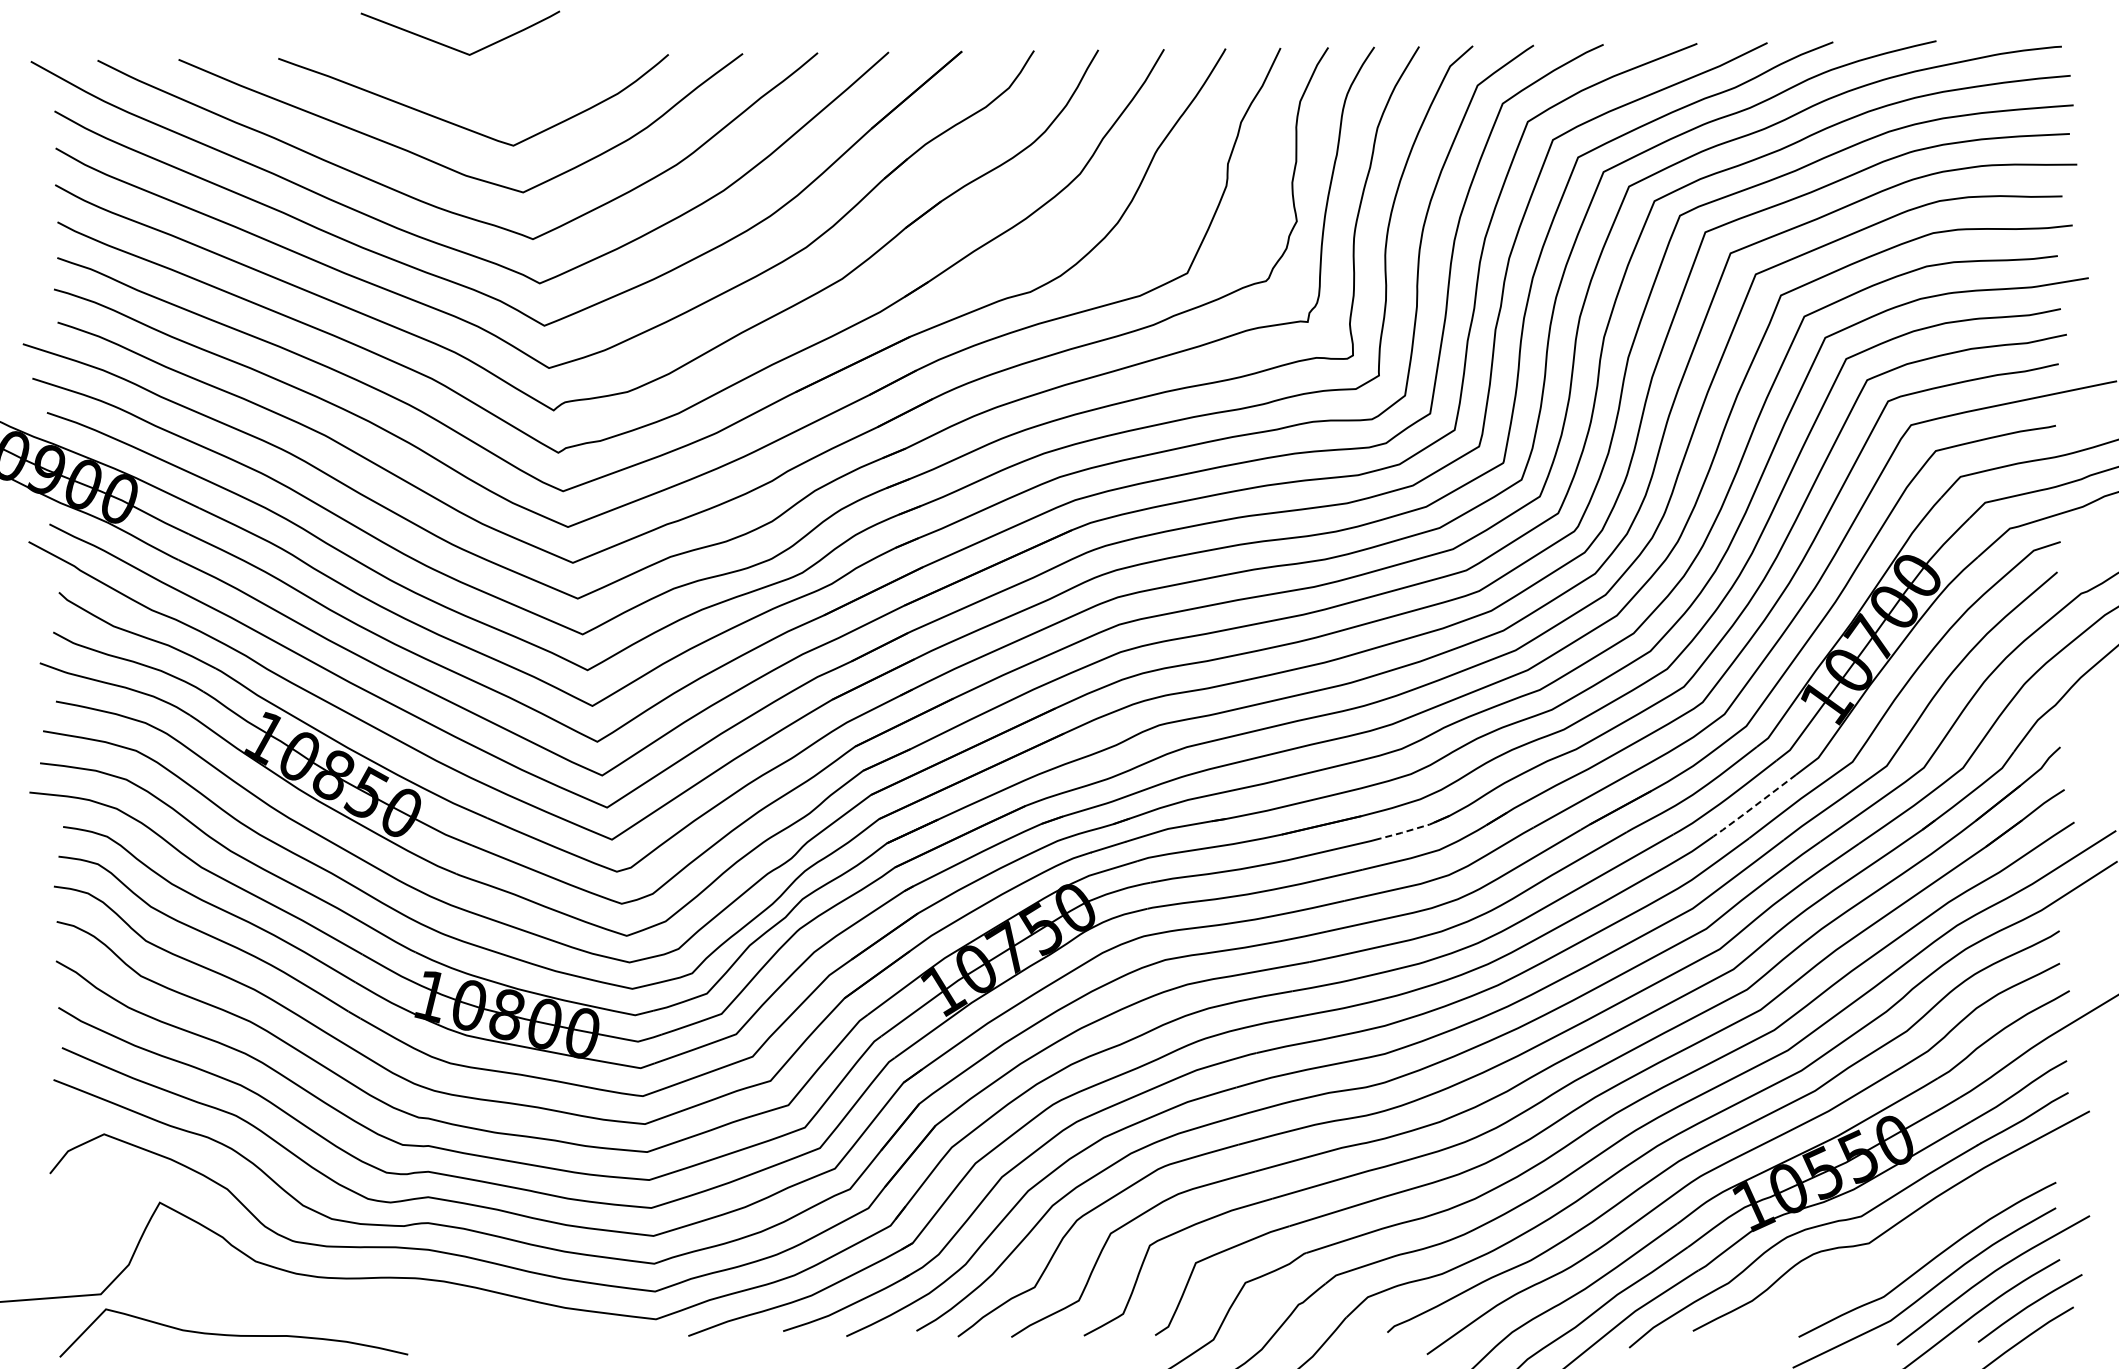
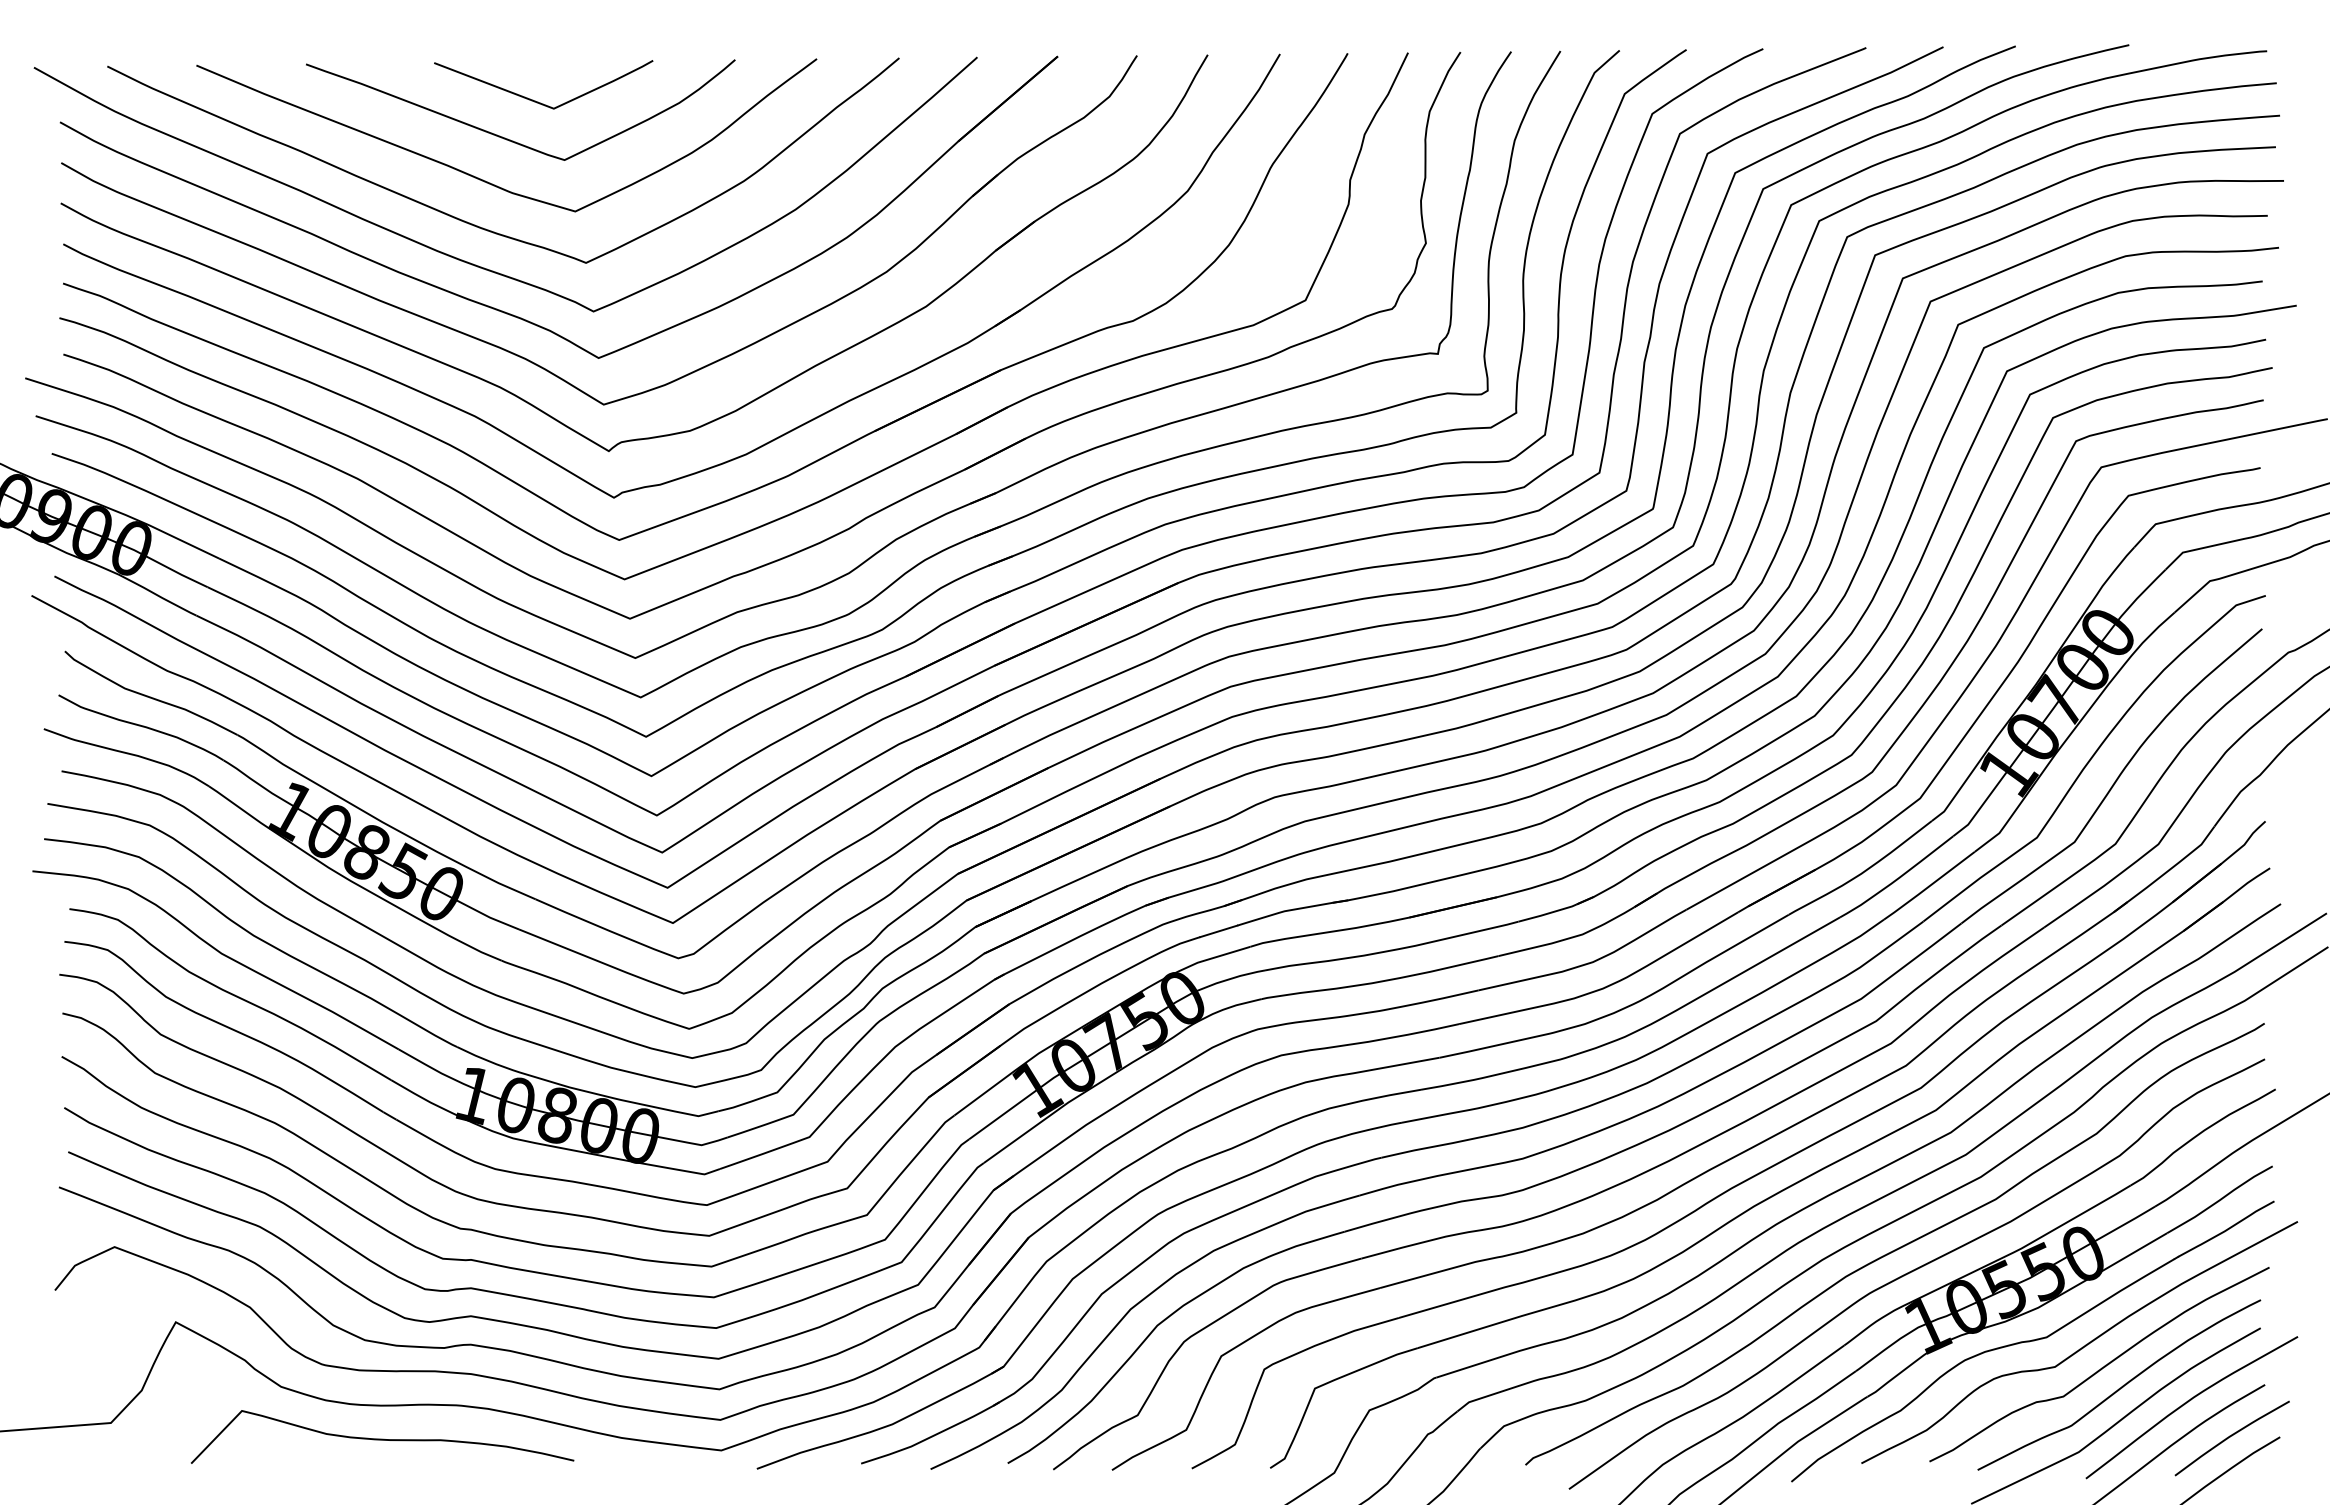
curve: (453, 47) -> (536, 100), moved
line: (1753, 807) -> (1928, 887), dashed -> solid
line: (1407, 831) -> (1547, 914), dashed -> solid
curve: (1911, 1243) -> (2101, 1367), added
curve: (233, 1334) -> (382, 1438), moved

